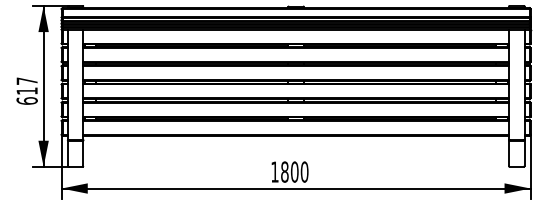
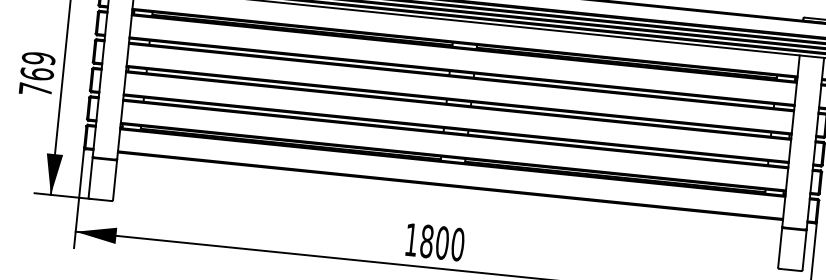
text: (26, 90) -> (36, 72), 617 -> 769

